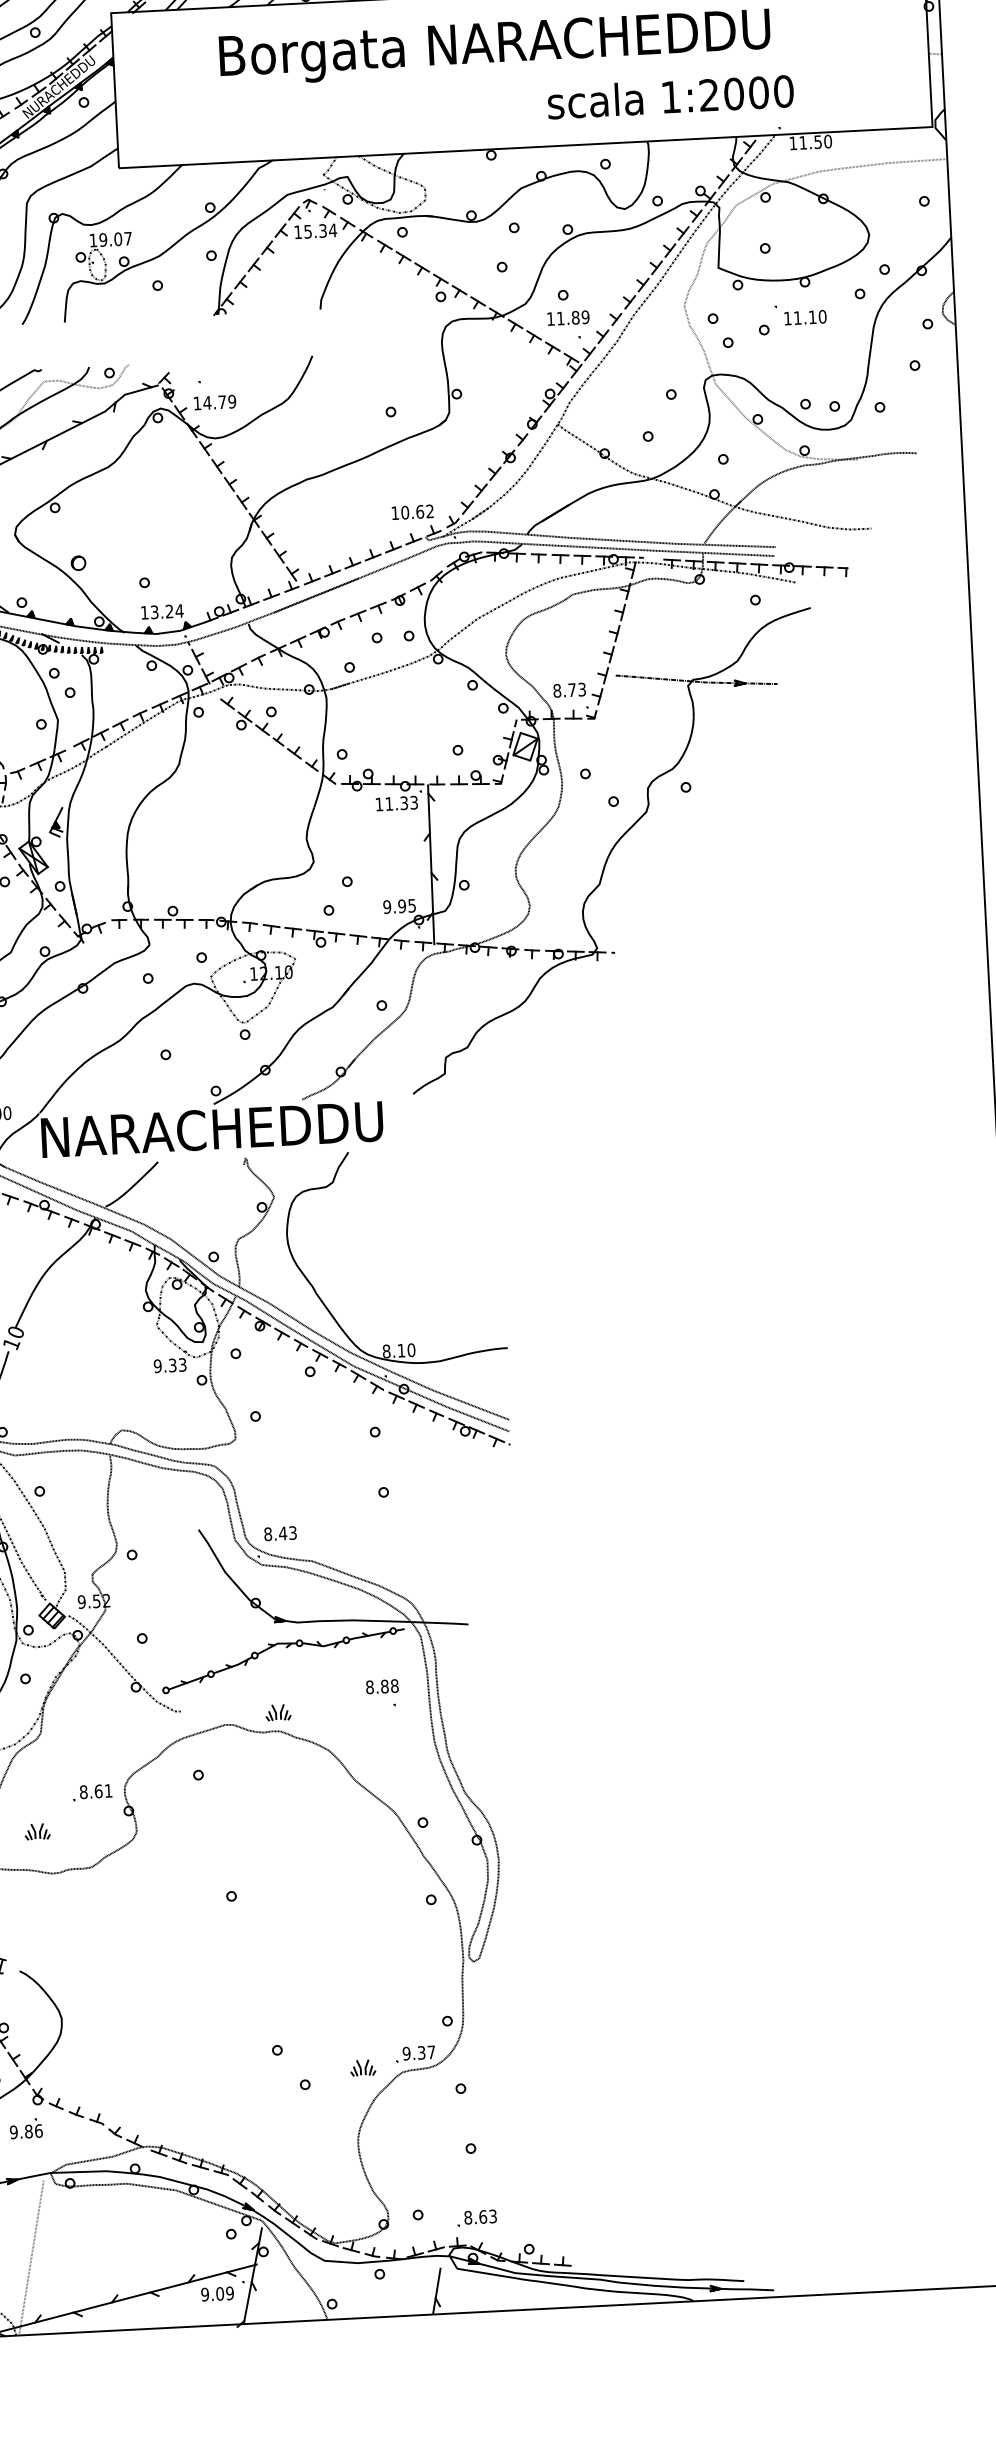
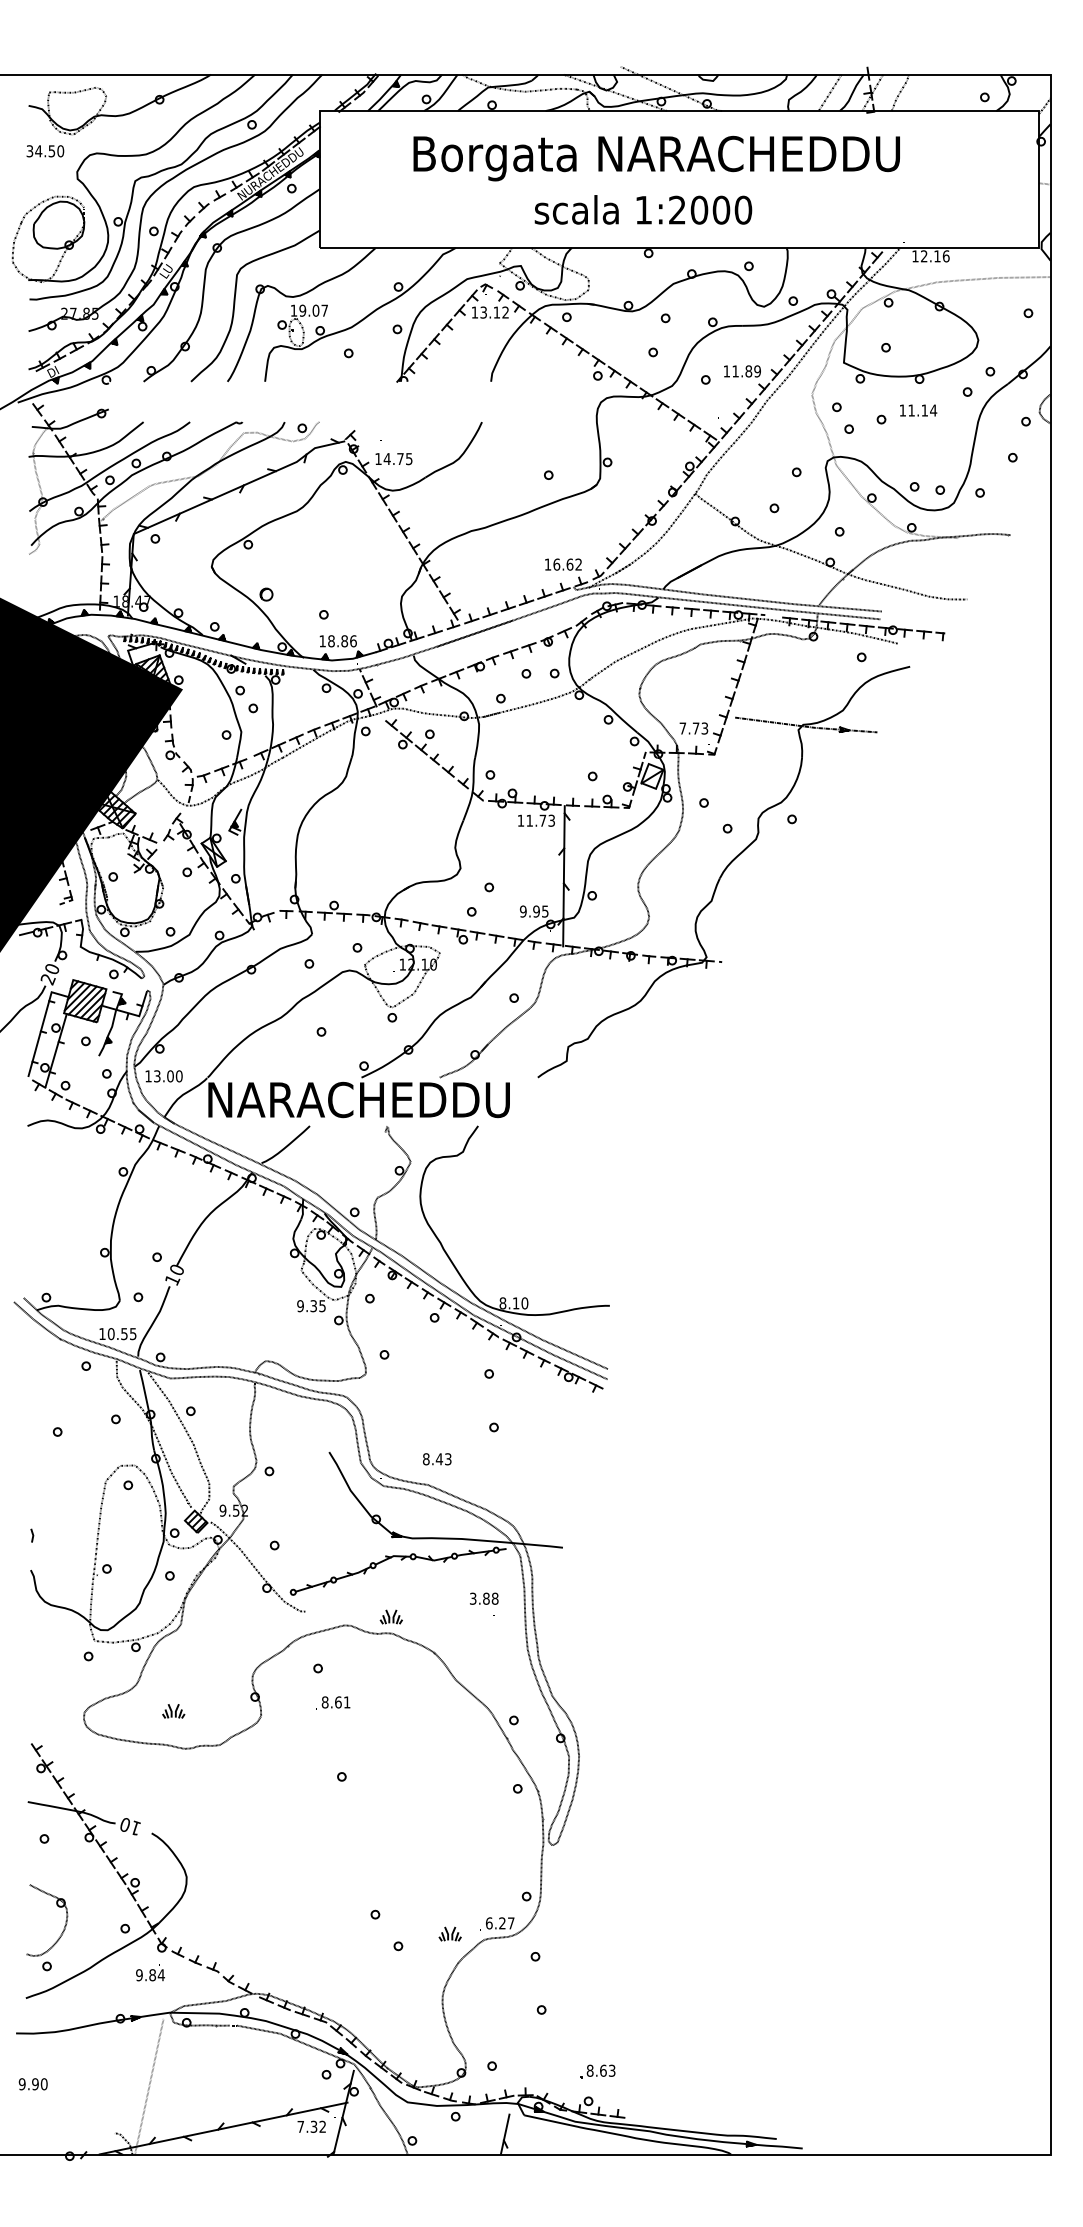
text: (670, 96) -> (643, 209), moved
text: (815, 142) -> (935, 256), 11.50 -> 12.16
text: (320, 231) -> (494, 312), 15.34 -> 13.12
text: (822, 316) -> (933, 410), 11.10 -> 11.14
text: (568, 318) -> (742, 371), moved
text: (231, 401) -> (408, 458), 14.79 -> 14.75
text: (404, 512) -> (556, 564), 10.62 -> 16.62
text: (167, 611) -> (342, 641), 13.24 -> 18.86
text: (556, 690) -> (682, 728), 8.73 -> 7.73
text: (403, 802) -> (542, 820), 11.33 -> 11.73
text: (182, 1364) -> (322, 1305), 9.33 -> 9.35
text: (280, 1533) -> (437, 1459), moved
text: (369, 1687) -> (472, 1598), 8.88 -> 3.88
part: (93, 1791) -> (333, 1702), moved
text: (413, 2053) -> (495, 1923), 9.37 -> 6.27
text: (37, 2131) -> (160, 1975), 9.86 -> 9.84
part: (476, 2218) -> (597, 2071), moved
text: (217, 2293) -> (311, 2126), 9.09 -> 7.32

